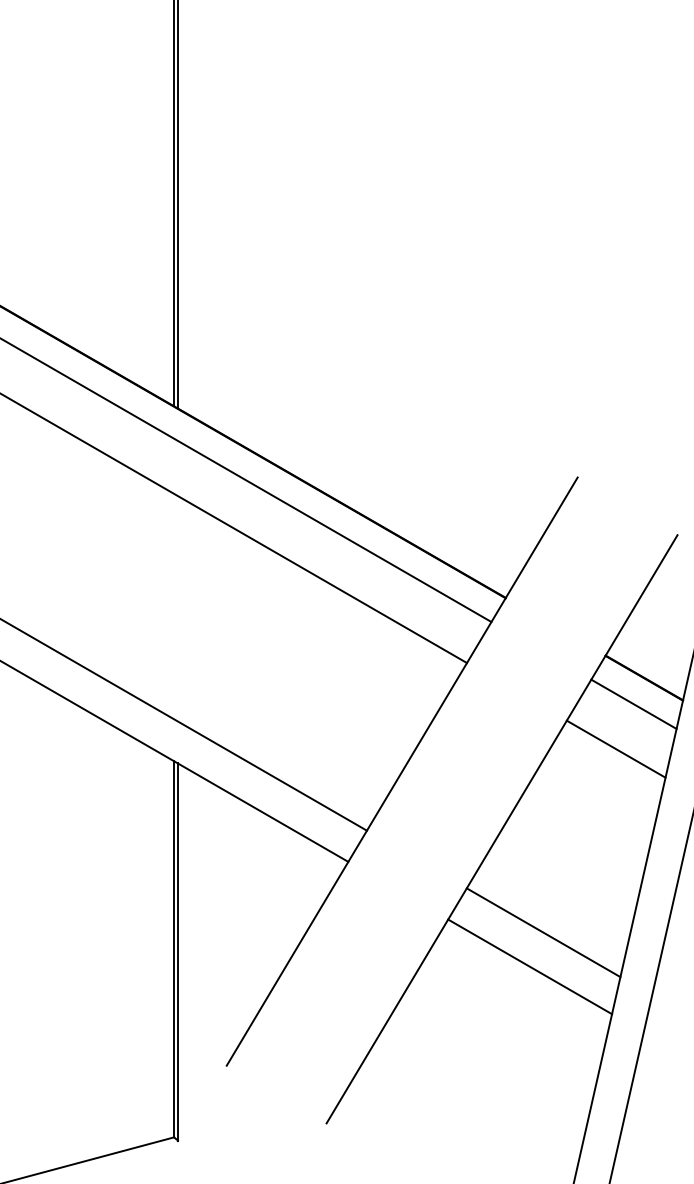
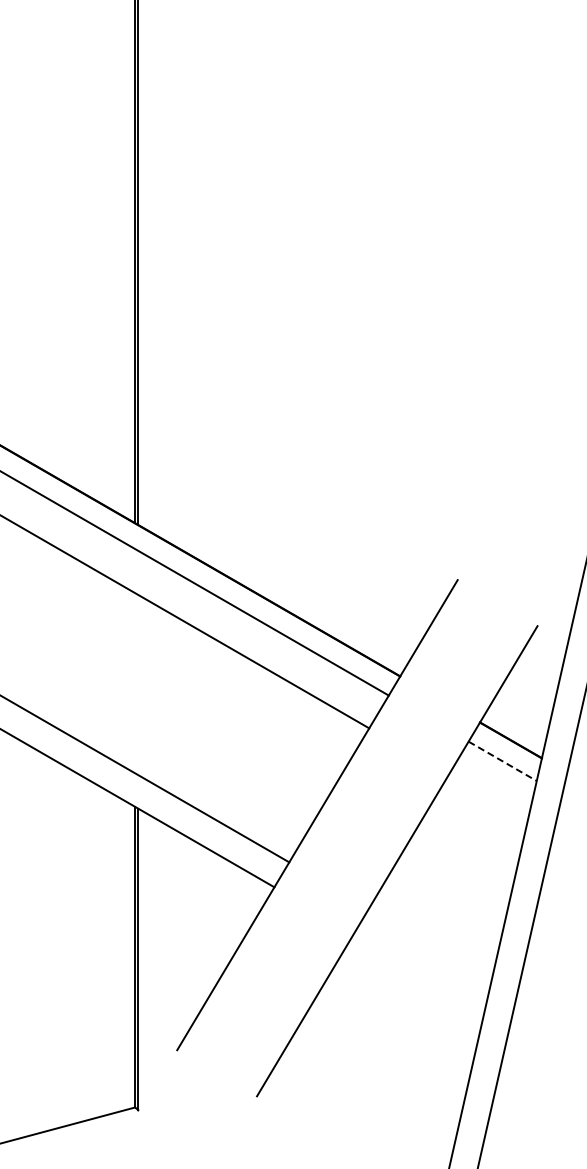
line: (634, 704) -> (503, 761), solid -> dashed
line: (616, 749) -> (488, 797), removed
line: (543, 932) -> (430, 943), removed
line: (529, 967) -> (419, 971), removed

